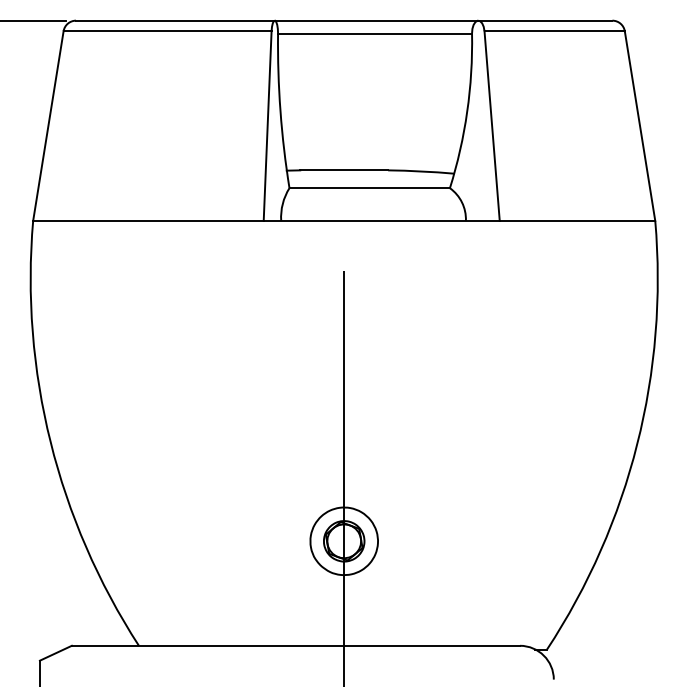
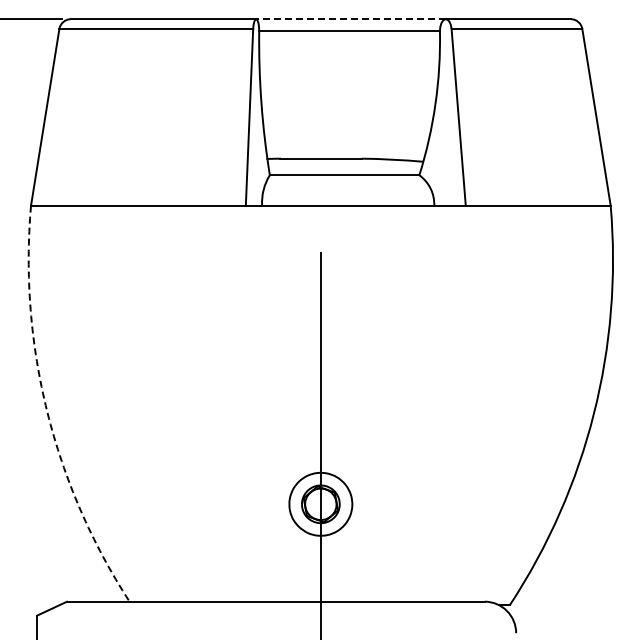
line: (377, 21) -> (351, 19), solid -> dashed
arc: (50, 441) -> (47, 411), solid -> dashed

